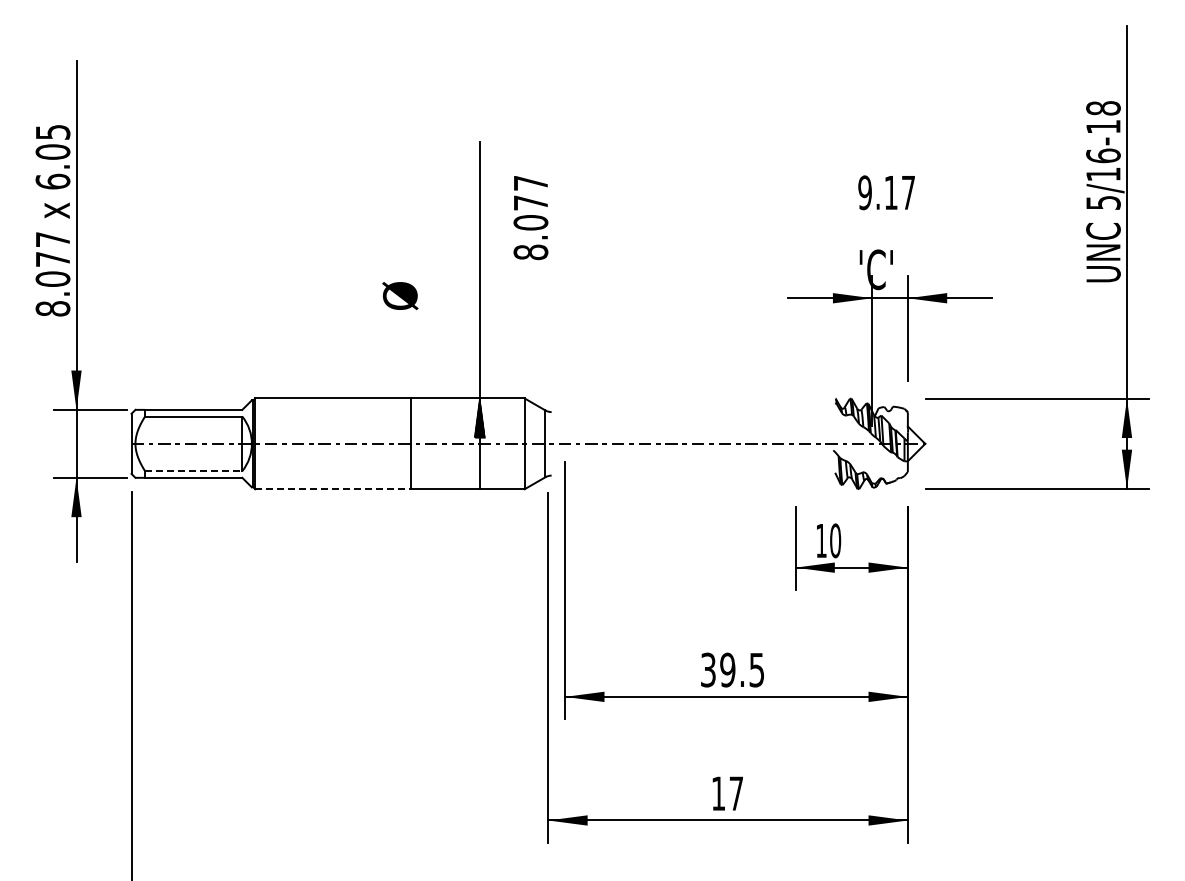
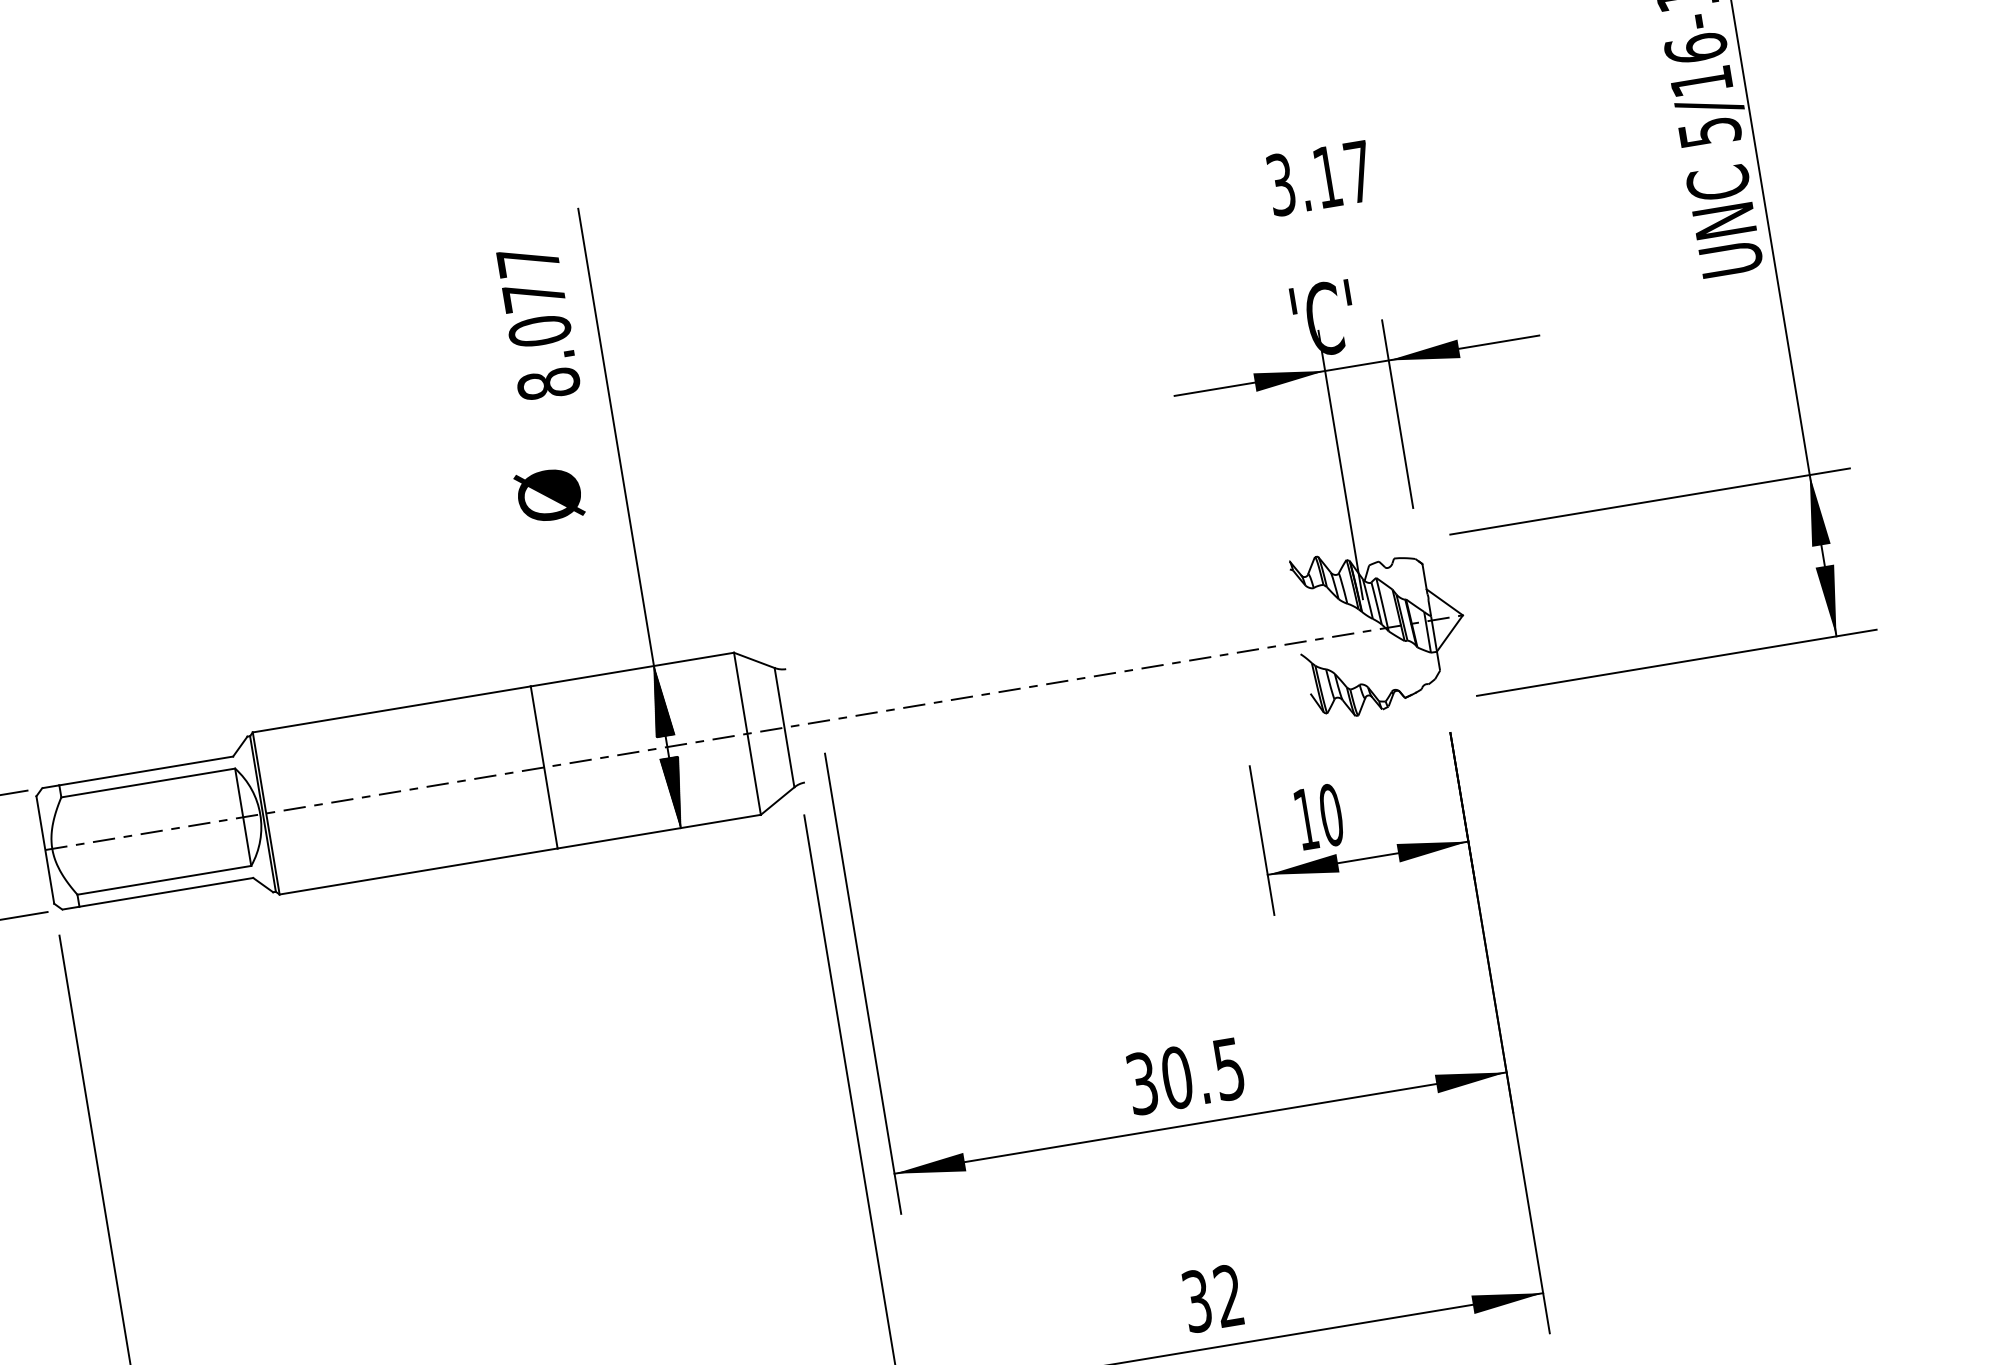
text: (864, 192) -> (1280, 184), 9.17 -> 3.17
text: (530, 218) -> (537, 323), moved
text: (400, 296) -> (549, 496), moved
hatch: (479, 469) -> (674, 792), added
line: (193, 471) -> (164, 881), dashed -> solid
line: (333, 489) -> (419, 871), dashed -> solid
text: (727, 669) -> (1176, 1076), 39.5 -> 30.5
text: (726, 793) -> (1211, 1298), 17 -> 32

